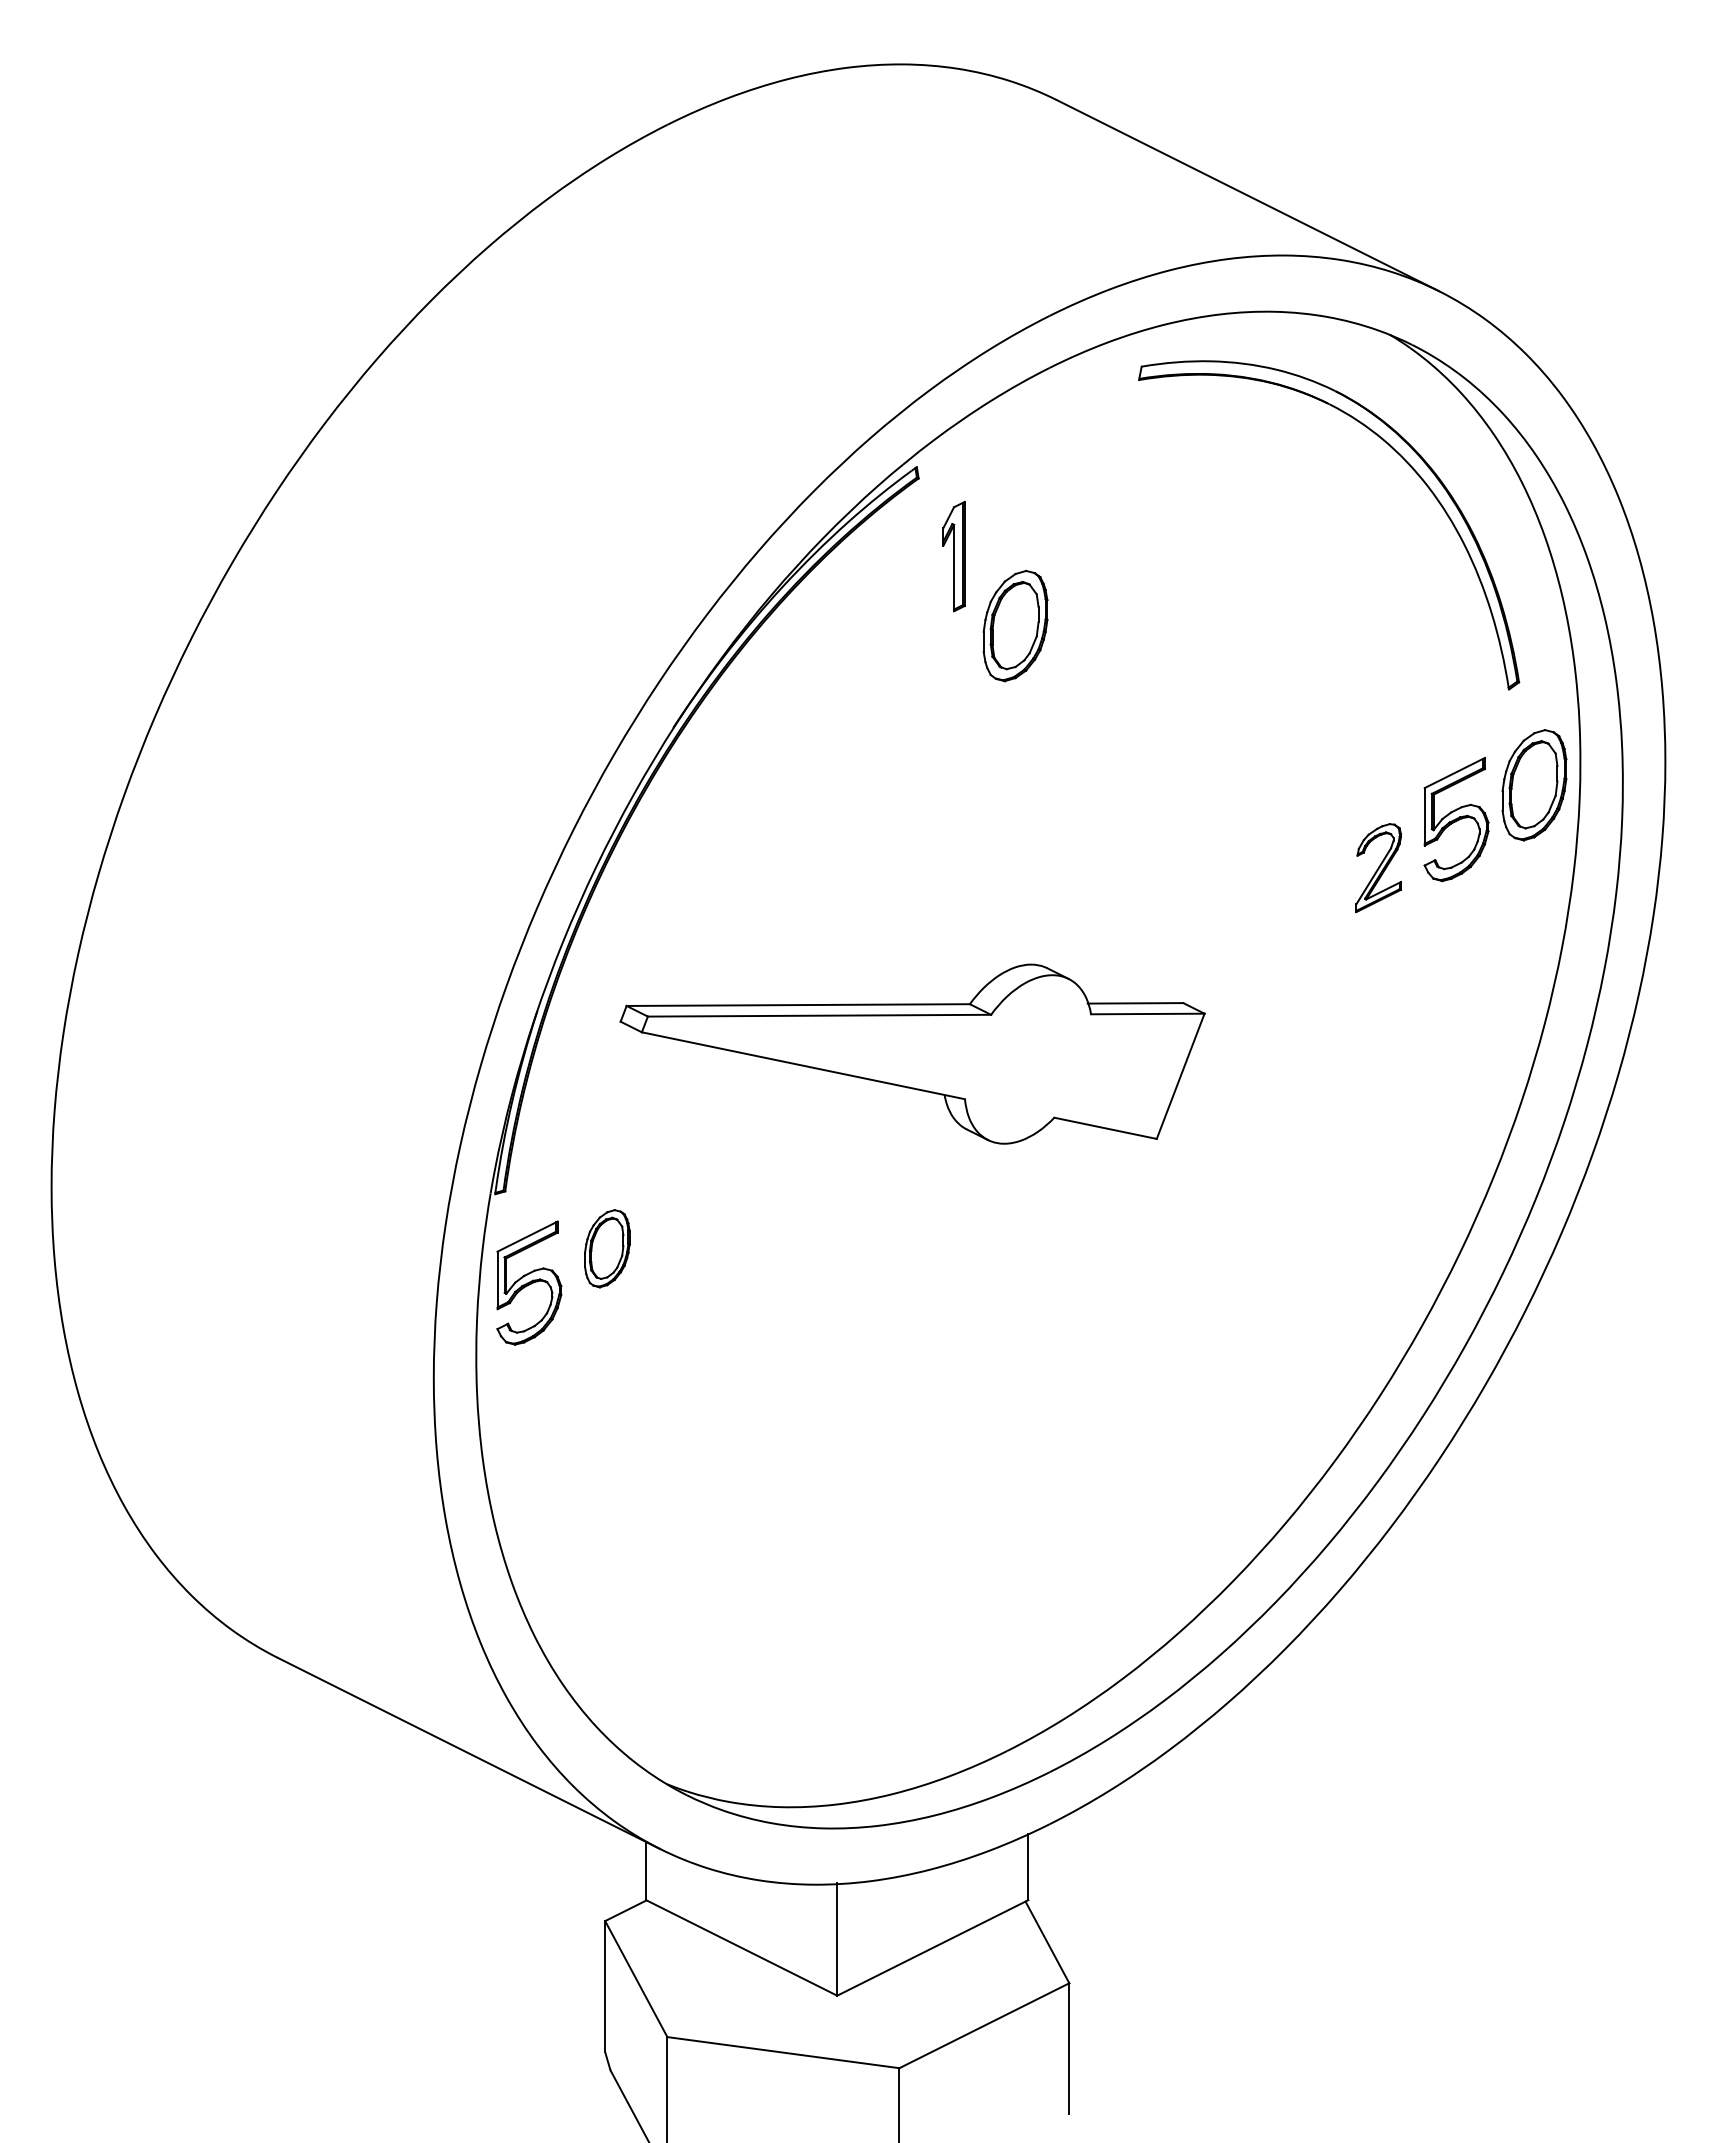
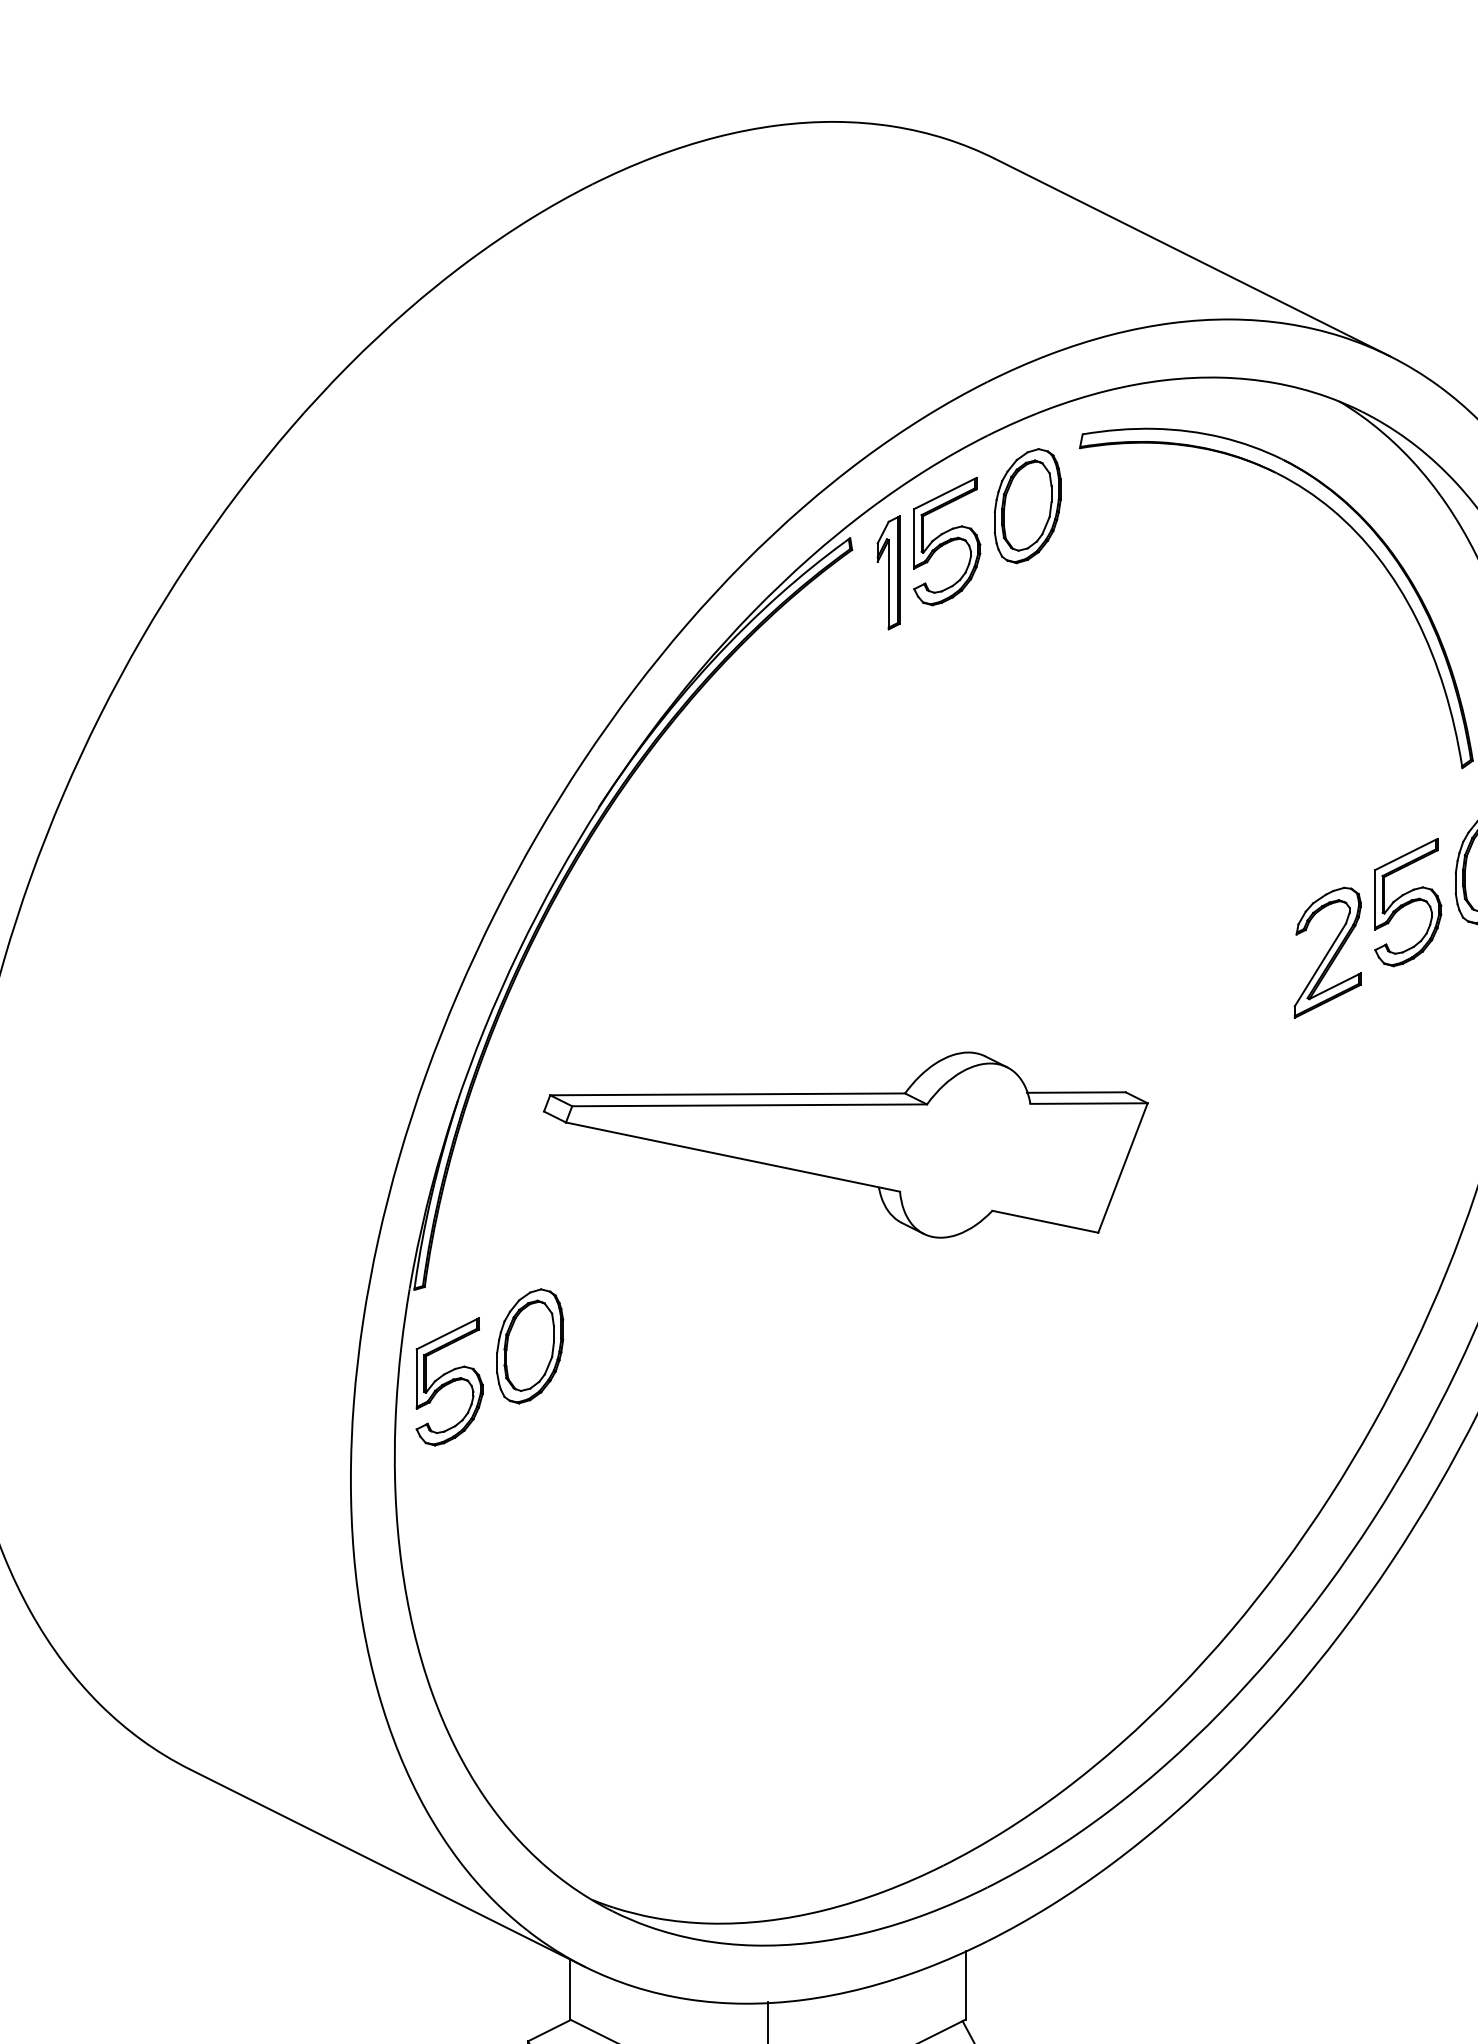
part: (1010, 469) -> (947, 540), added
part: (953, 556) -> (888, 572), moved
part: (1015, 625) -> (1027, 505), moved
part: (1378, 867) -> (1327, 952), size x1.43
part: (607, 1248) -> (530, 1346), size x1.43

